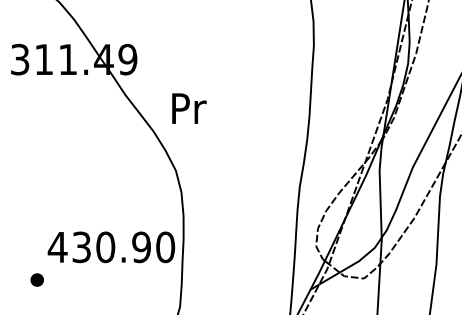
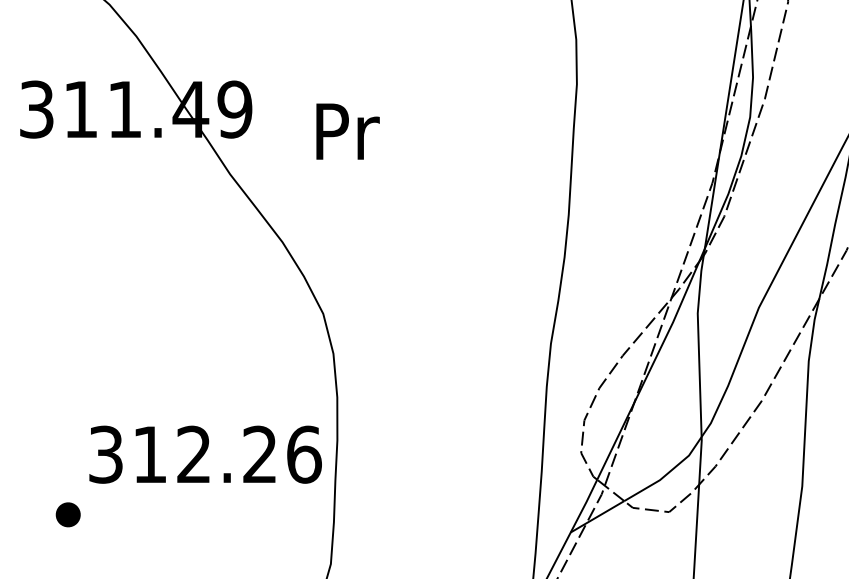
text: (189, 108) -> (348, 131), moved
text: (111, 247) -> (204, 454), 430.90 -> 312.26

